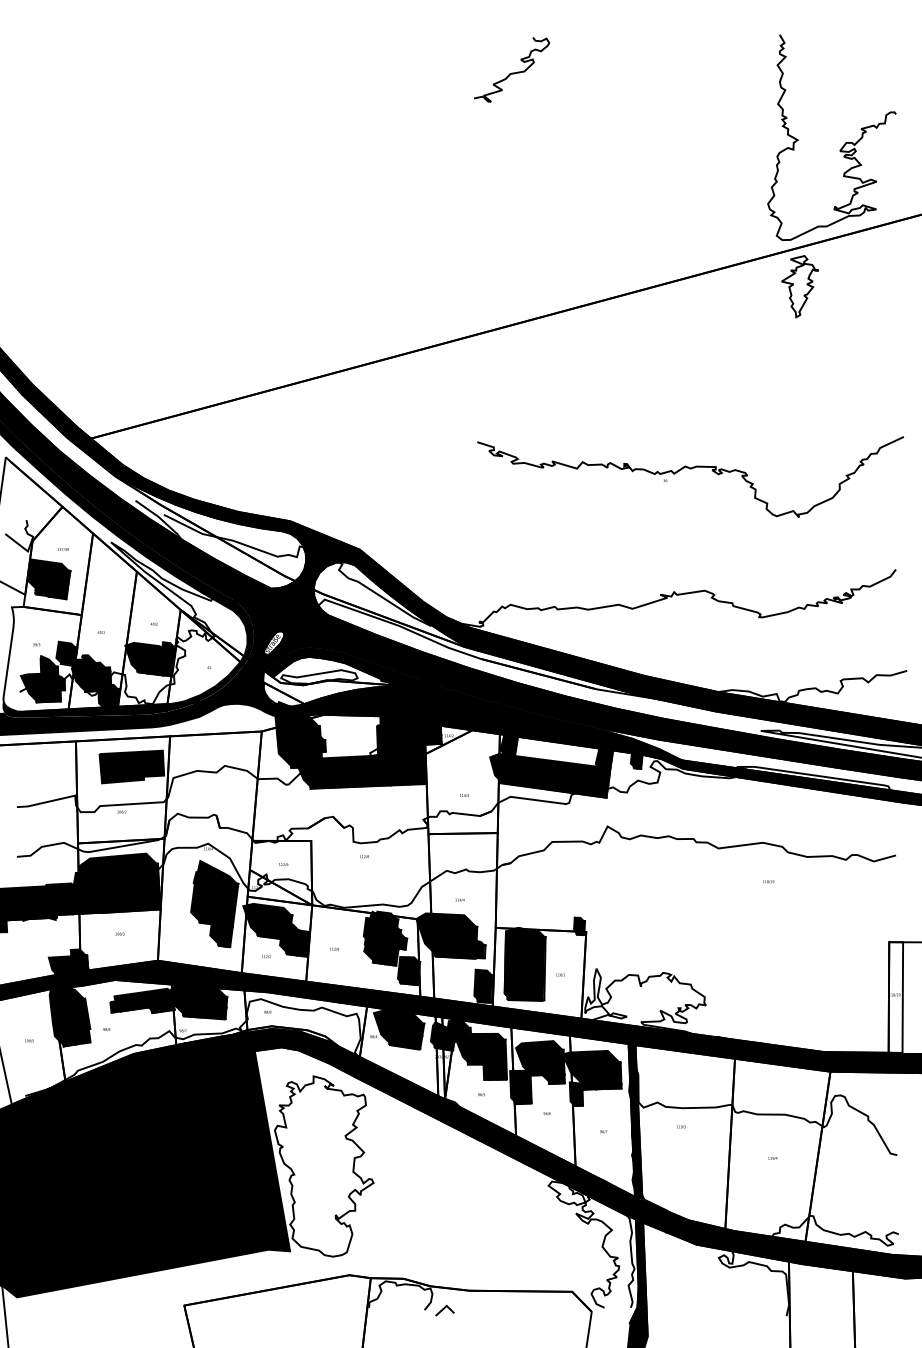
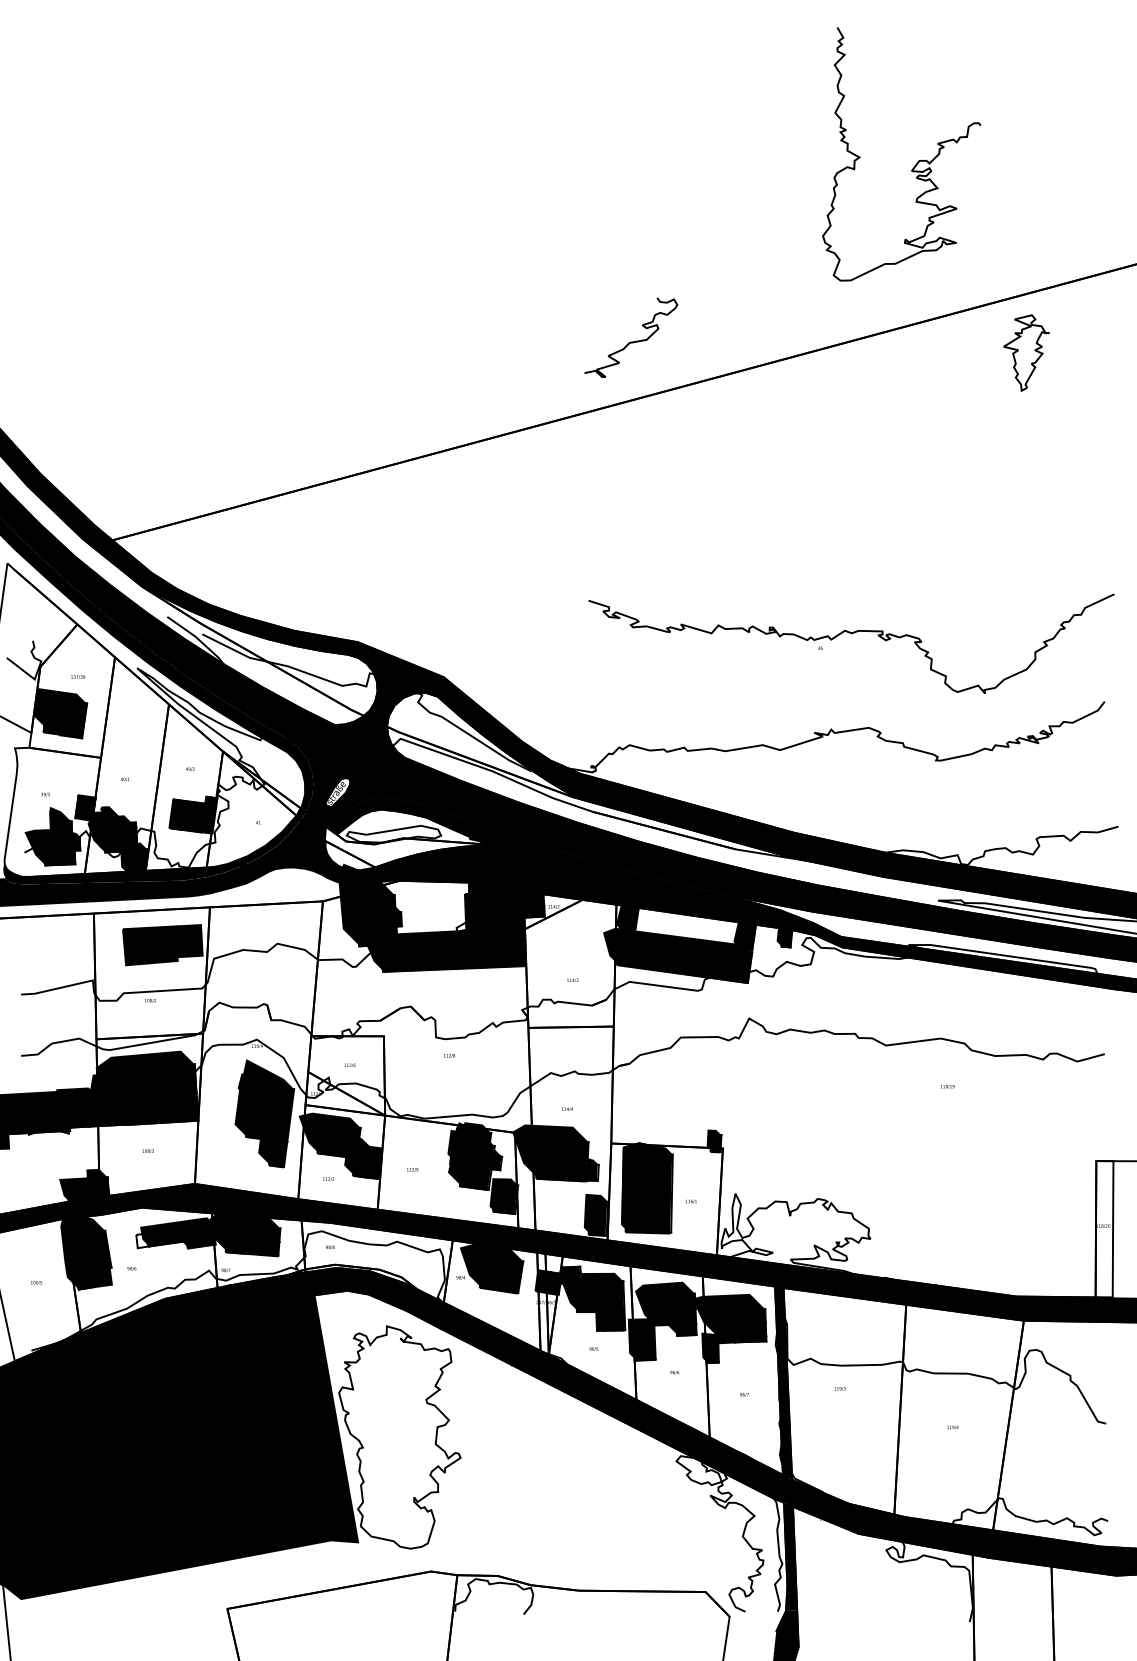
curve: (512, 72) -> (631, 341), moved
curve: (842, 146) -> (914, 165), moved
part: (800, 286) -> (1026, 352), moved
part: (690, 469) -> (851, 634), moved
fill: (65, 652) -> (81, 803), removed
fill: (150, 656) -> (185, 808), removed
fill: (115, 1006) -> (142, 1240), removed
fill: (450, 1033) -> (555, 1273), removed
line: (443, 1309) -> (547, 1613), removed

